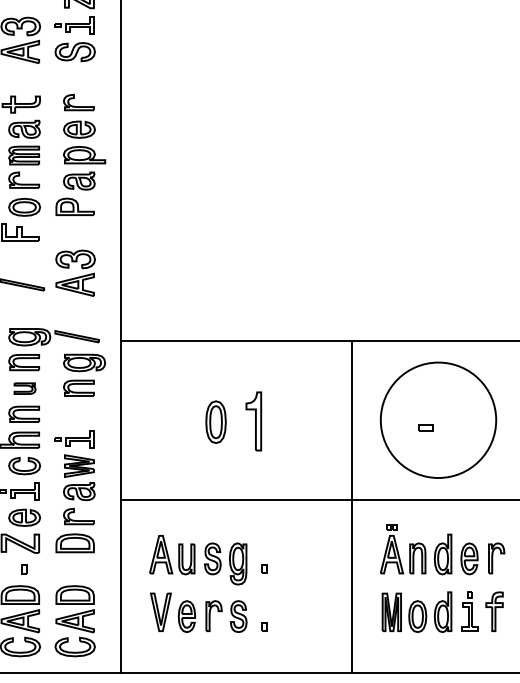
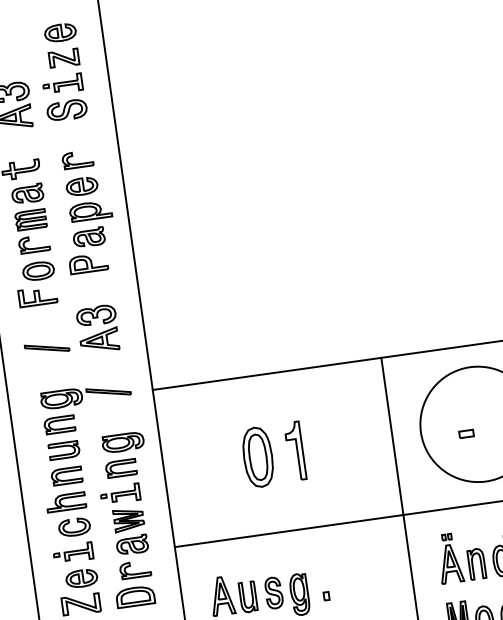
part: (84, 374) -> (124, 454), moved
part: (24, 388) -> (63, 450), size x1.43
part: (215, 421) -> (257, 456), size x1.43

